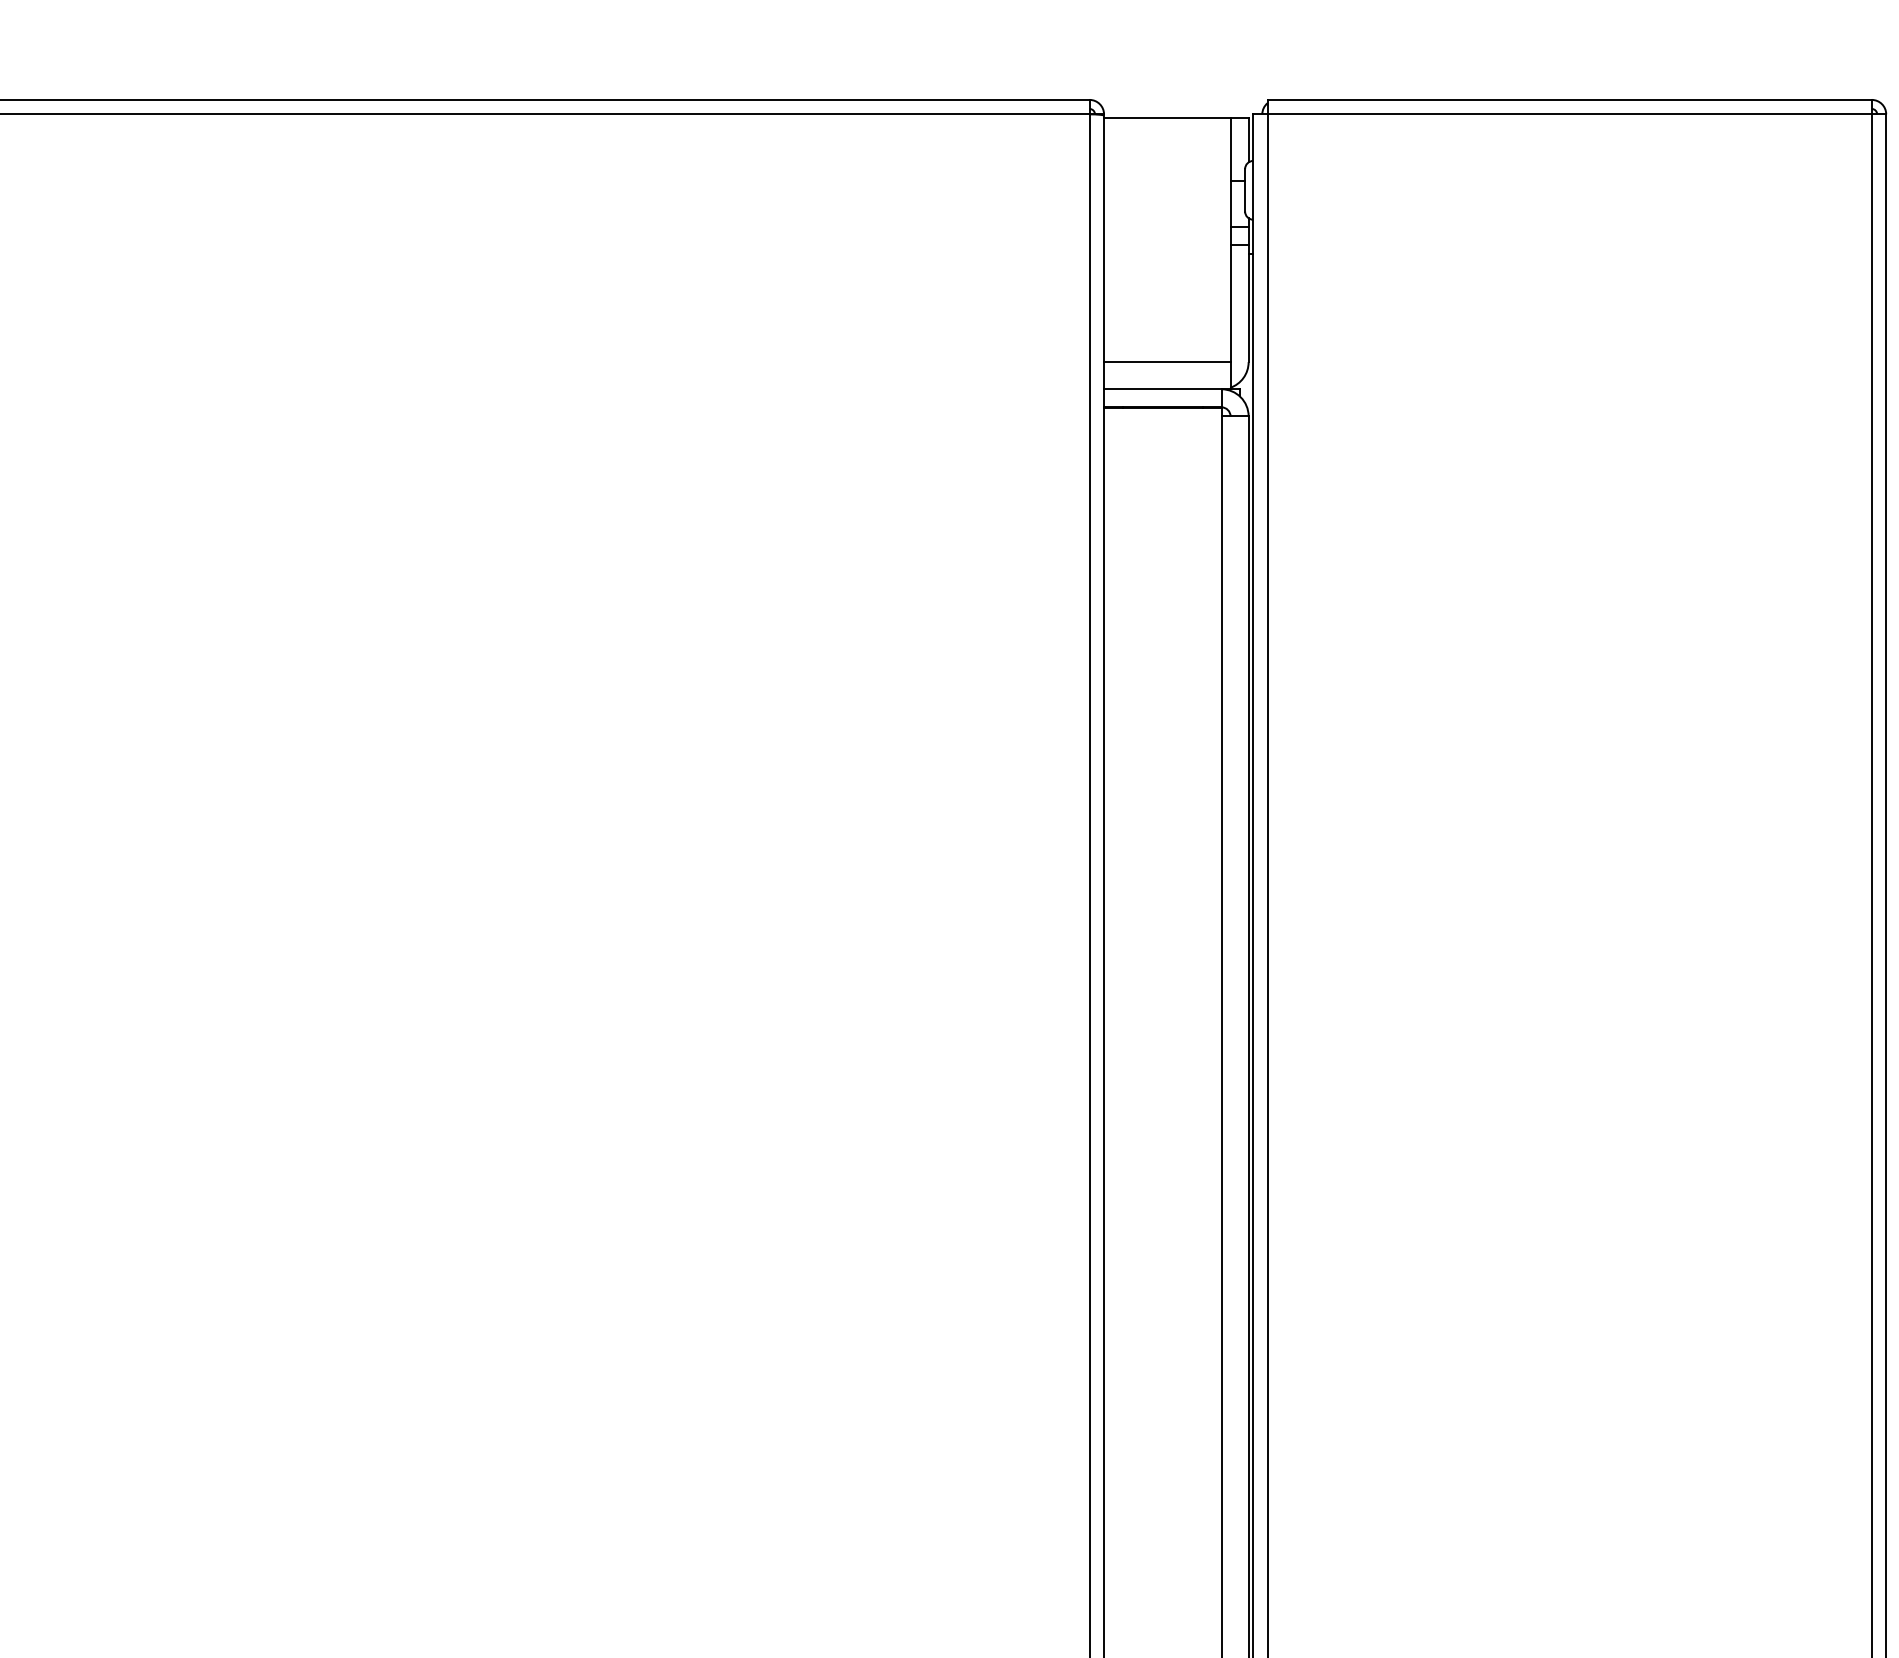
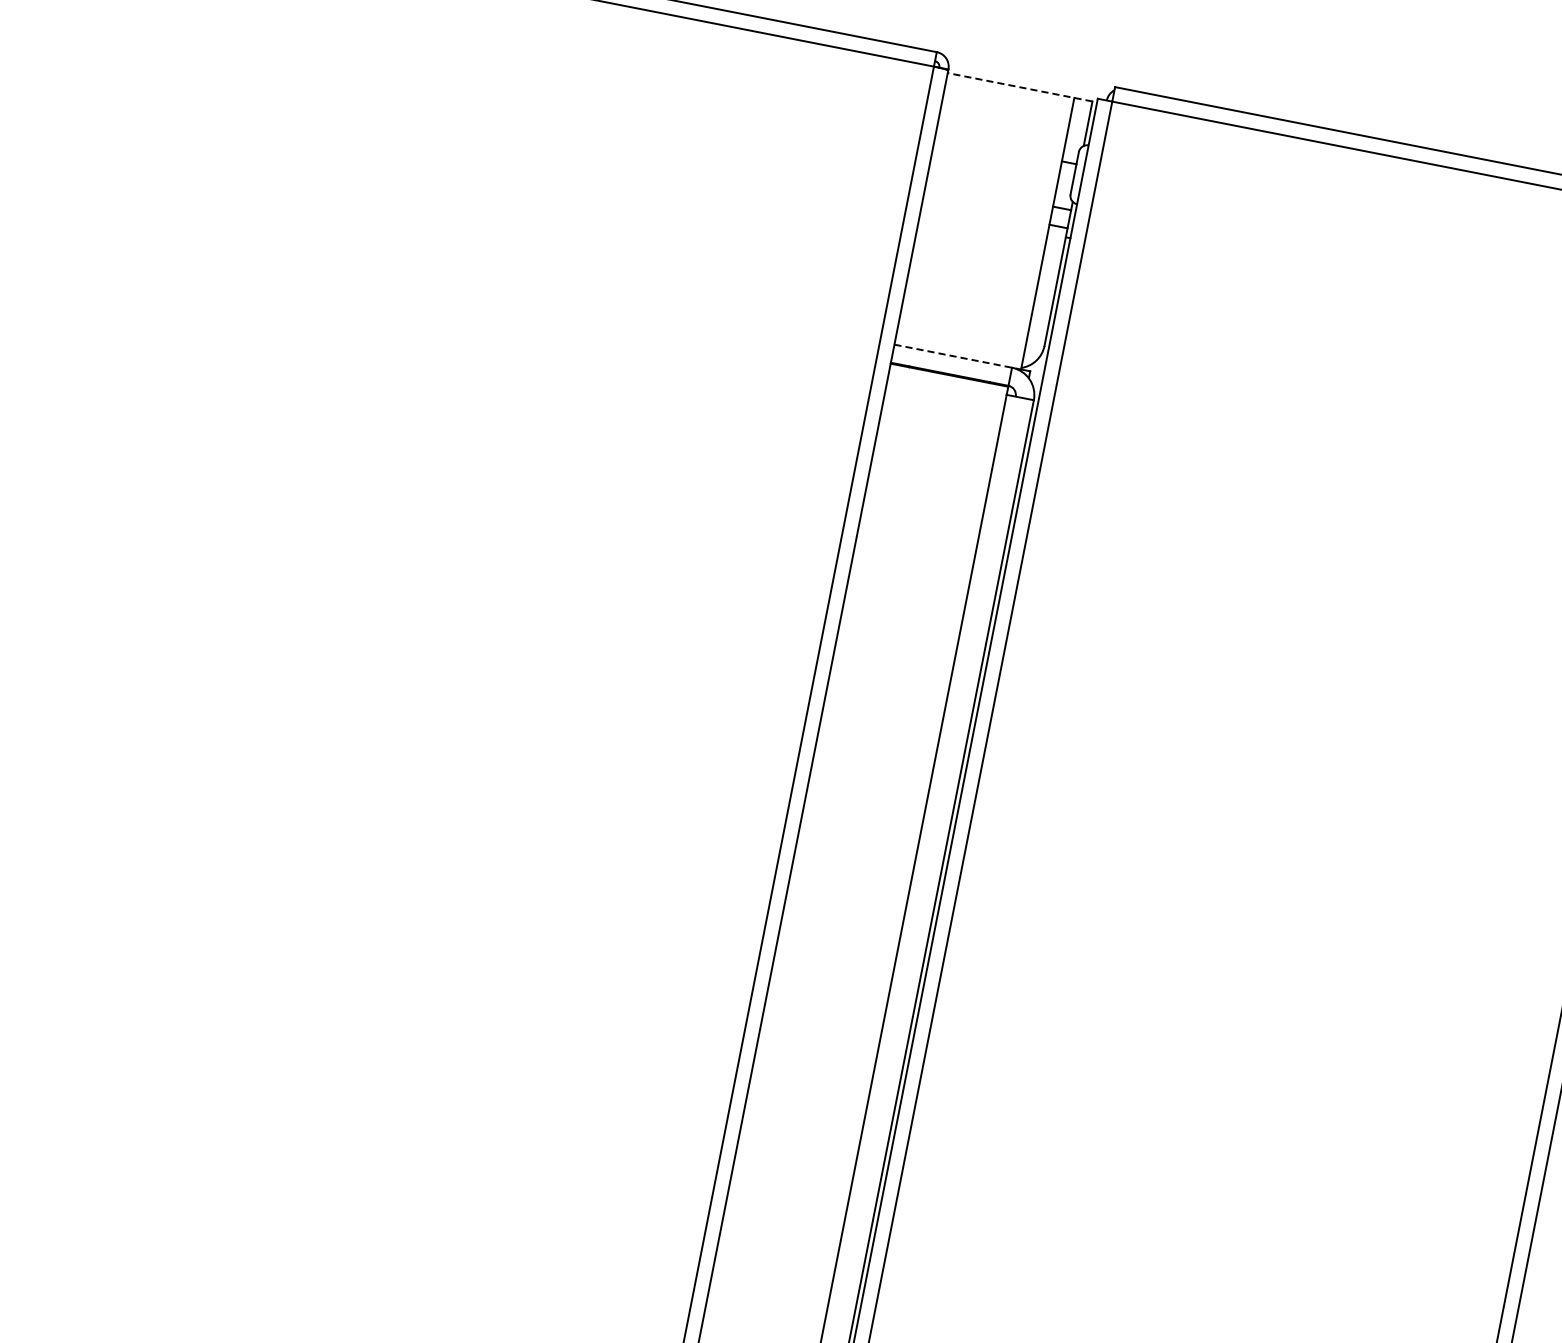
line: (1175, 118) -> (1019, 87), solid -> dashed
line: (1167, 362) -> (963, 330), removed
line: (1167, 389) -> (957, 357), solid -> dashed

